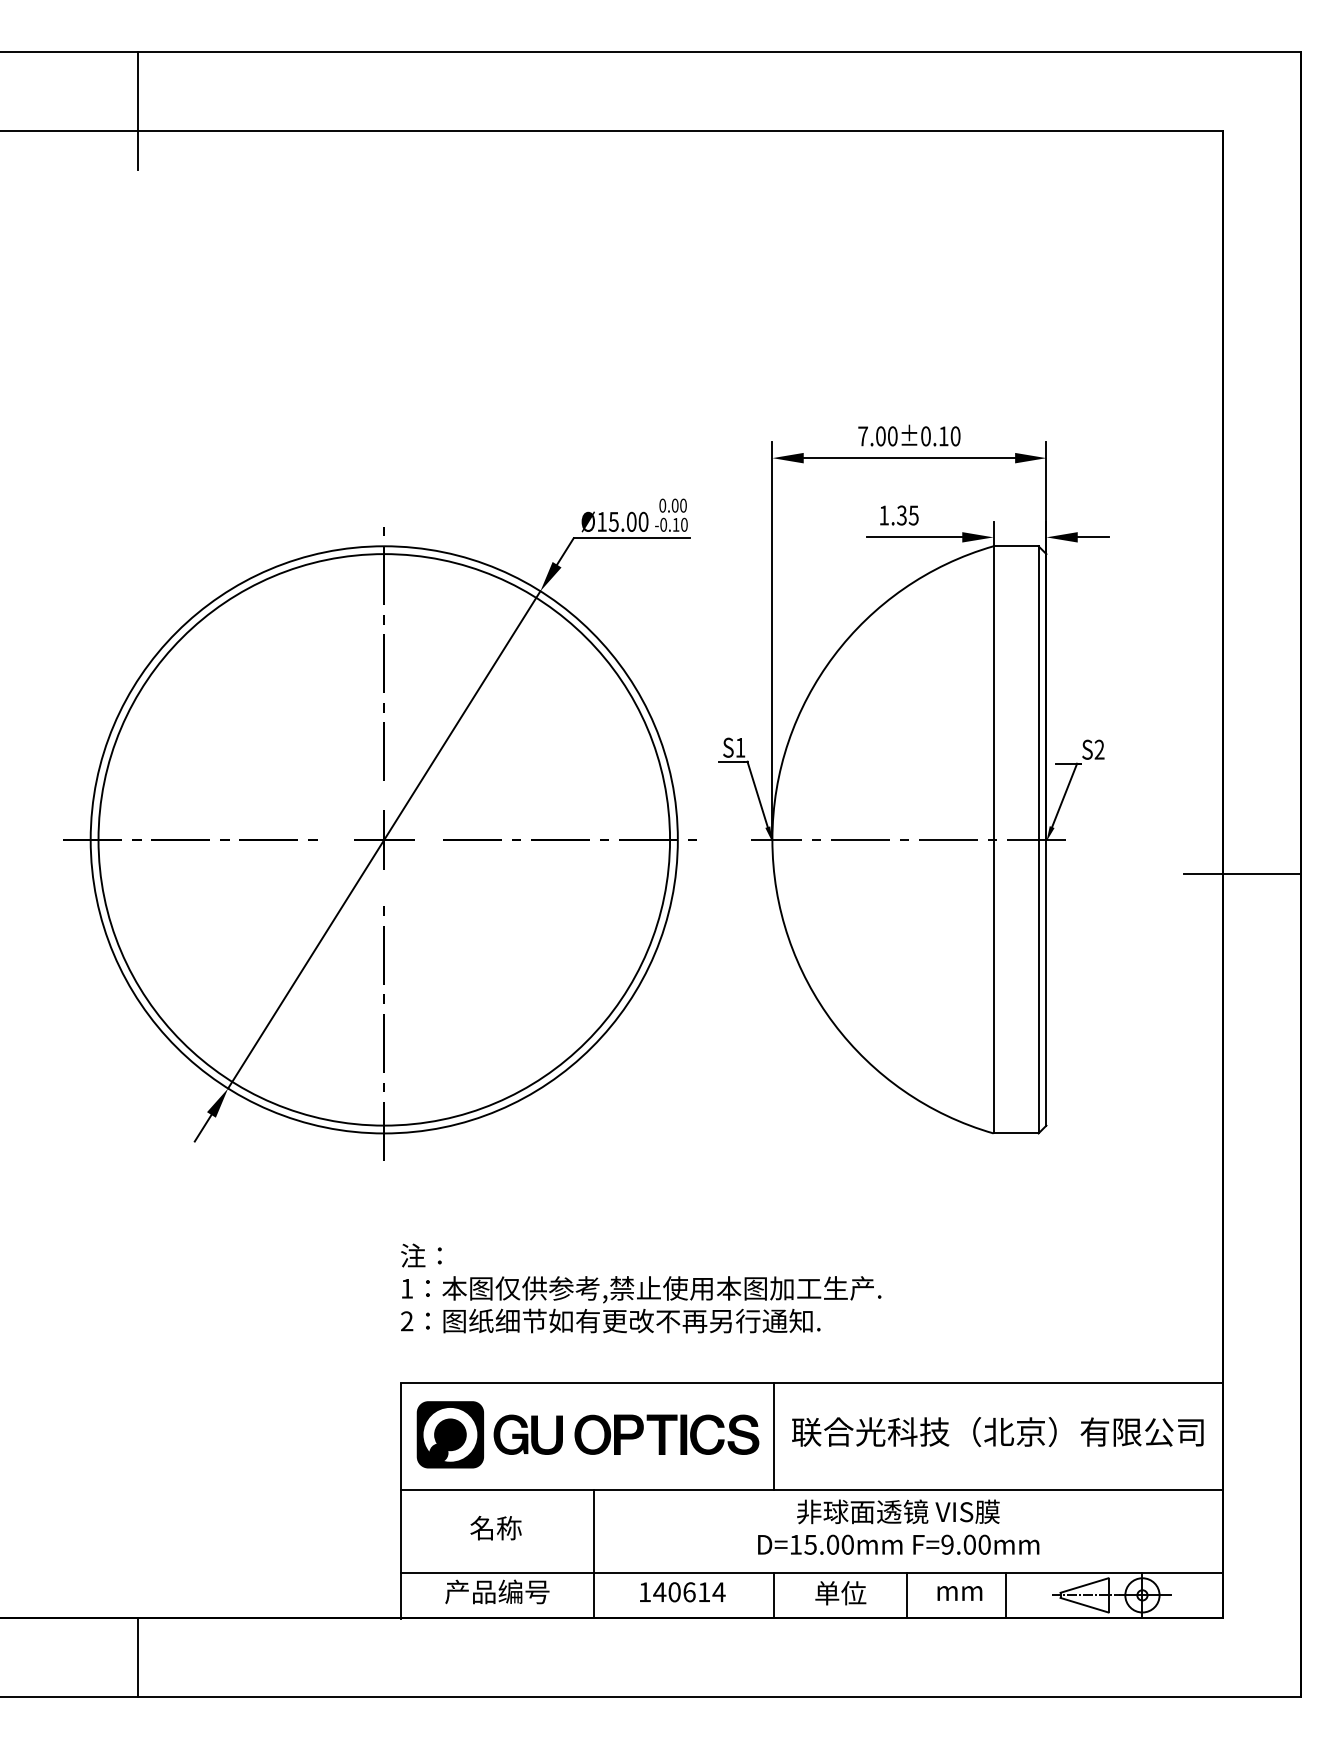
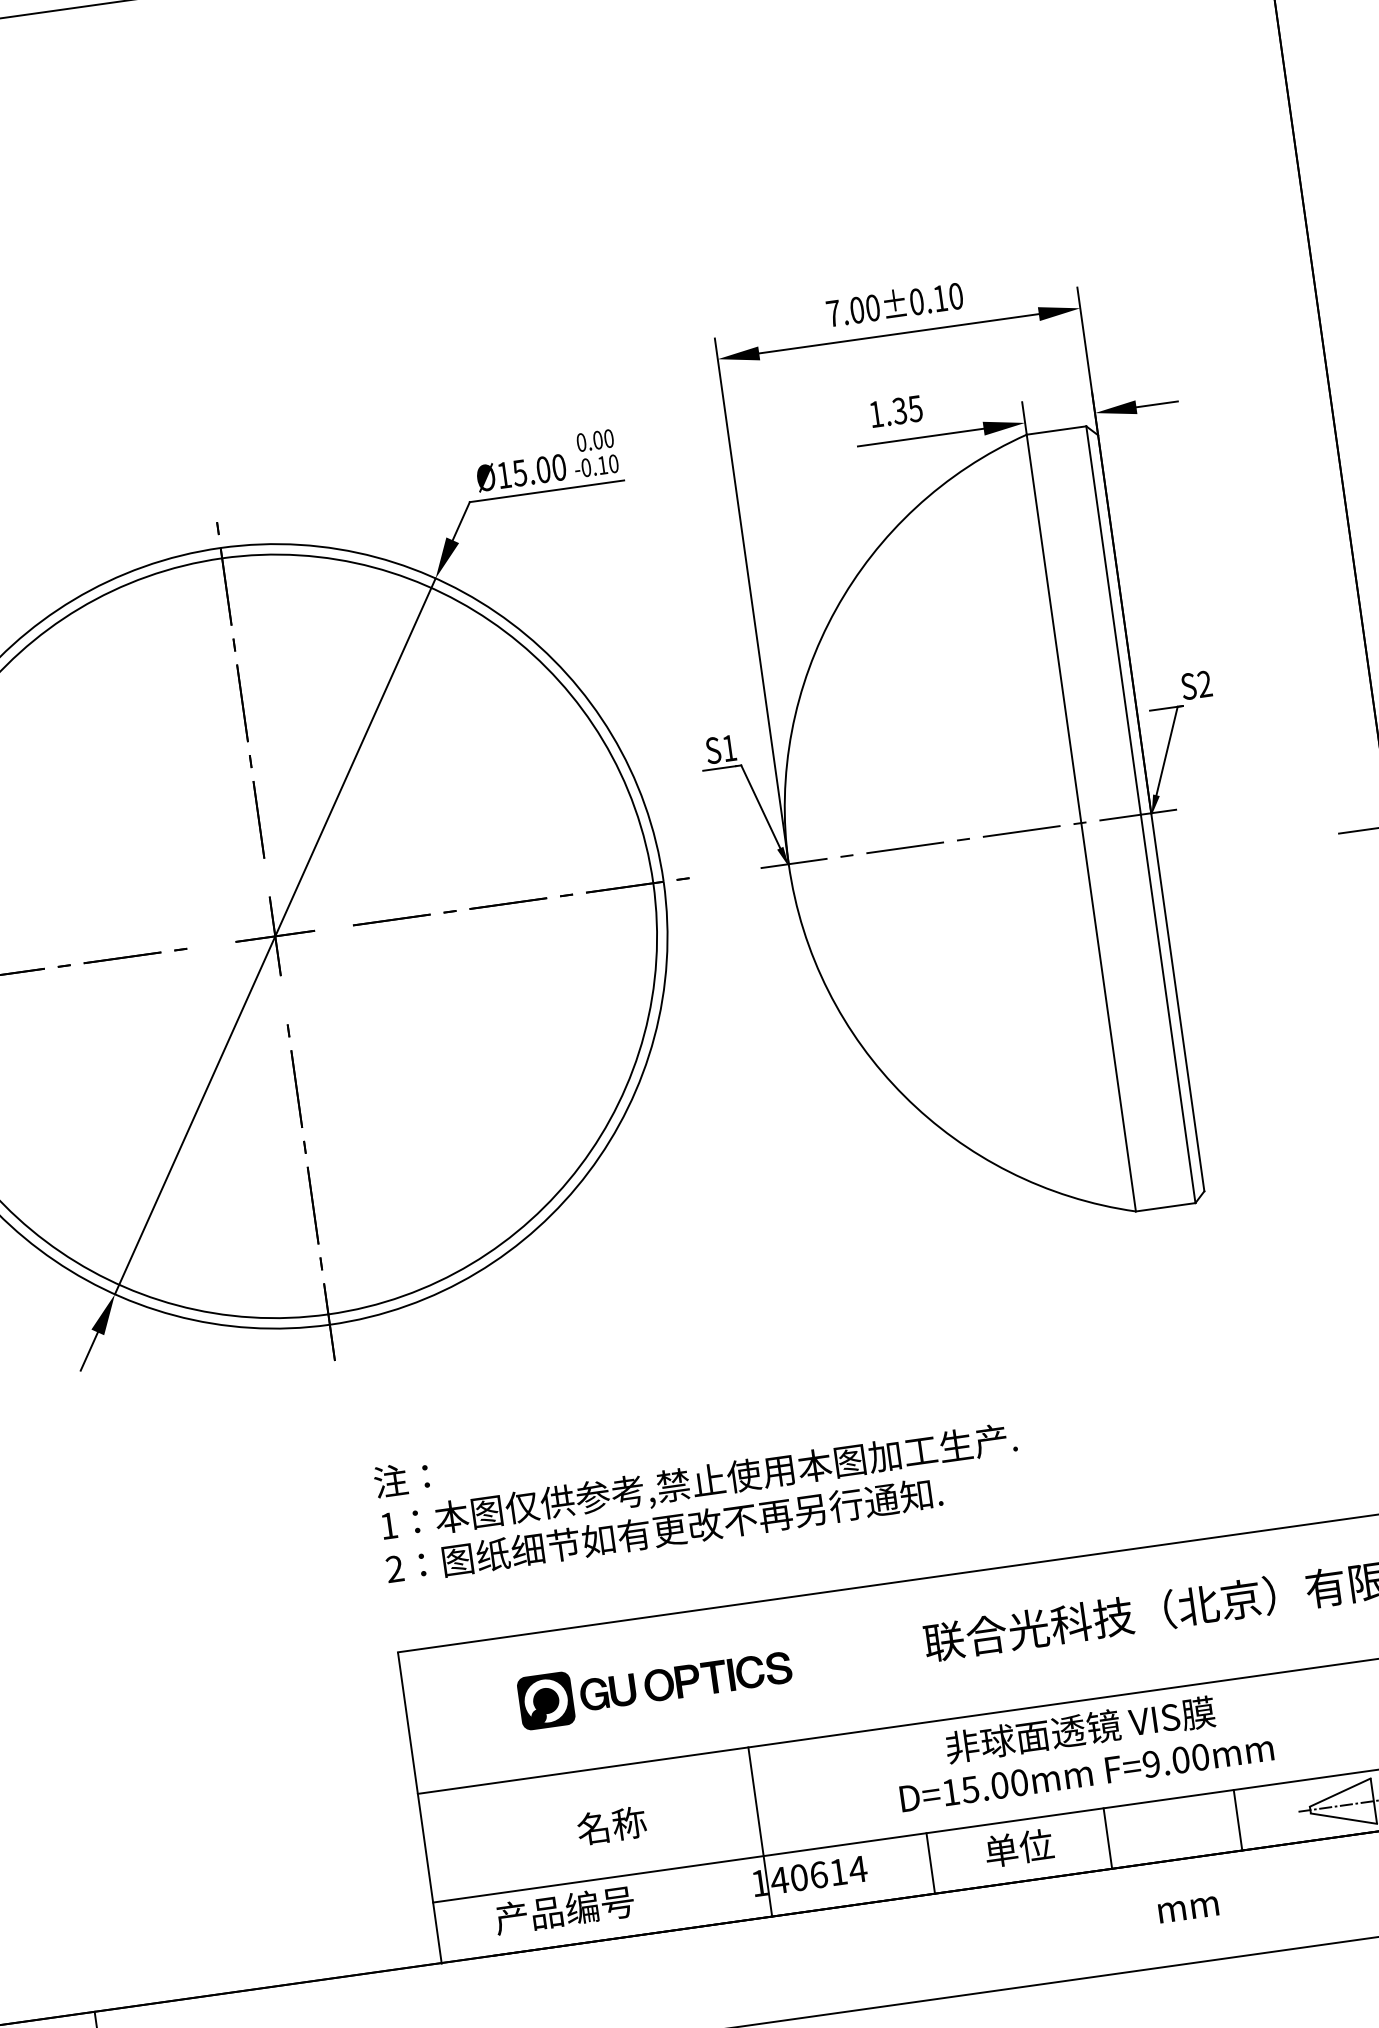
part: (587, 1434) -> (654, 1685), size x0.6
line: (773, 1436) -> (901, 1653), removed
text: (495, 1528) -> (611, 1826), moved
line: (594, 1554) -> (760, 1832), moved
text: (959, 1593) -> (1188, 1909), moved

